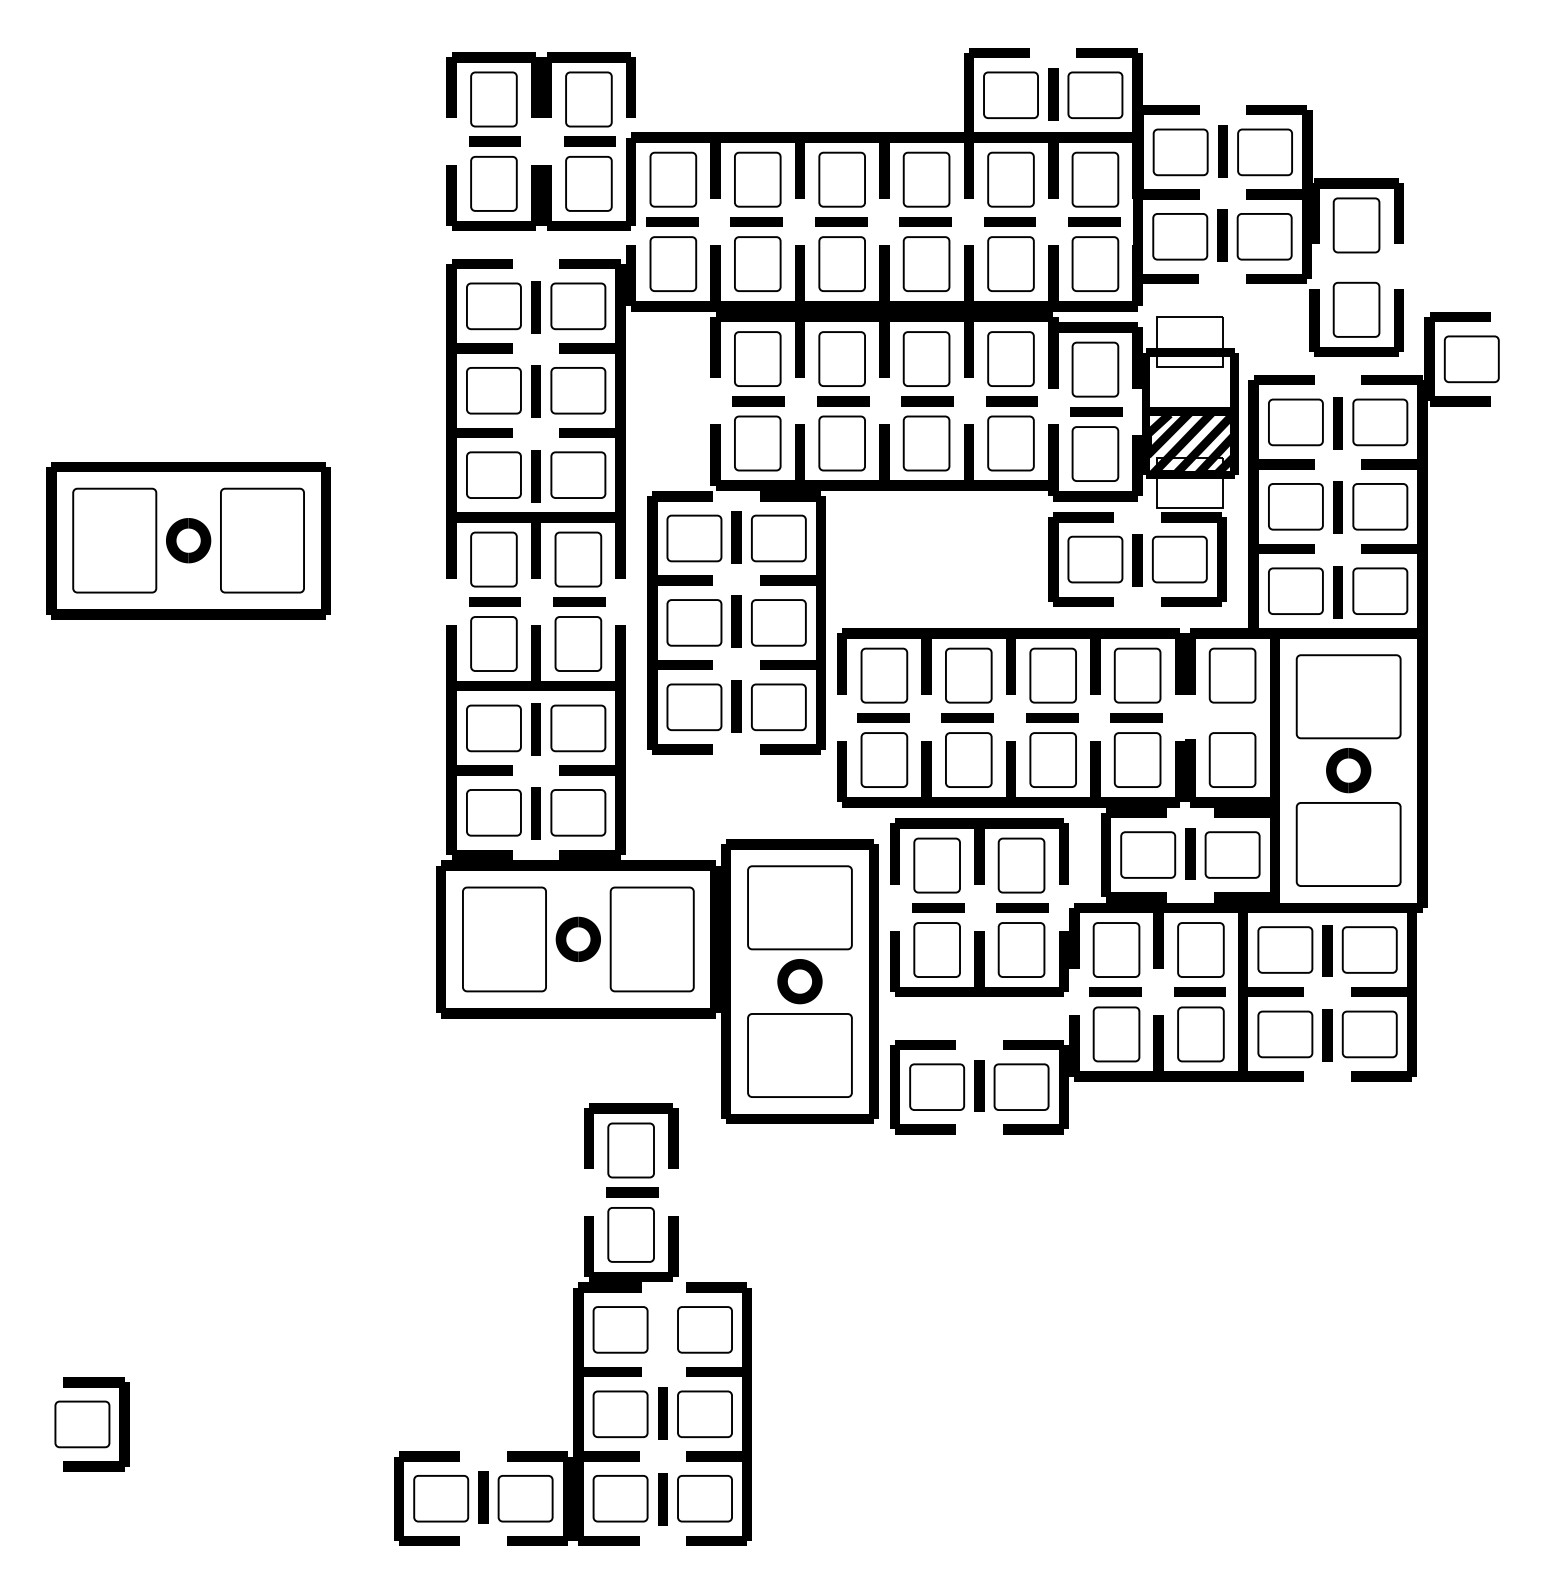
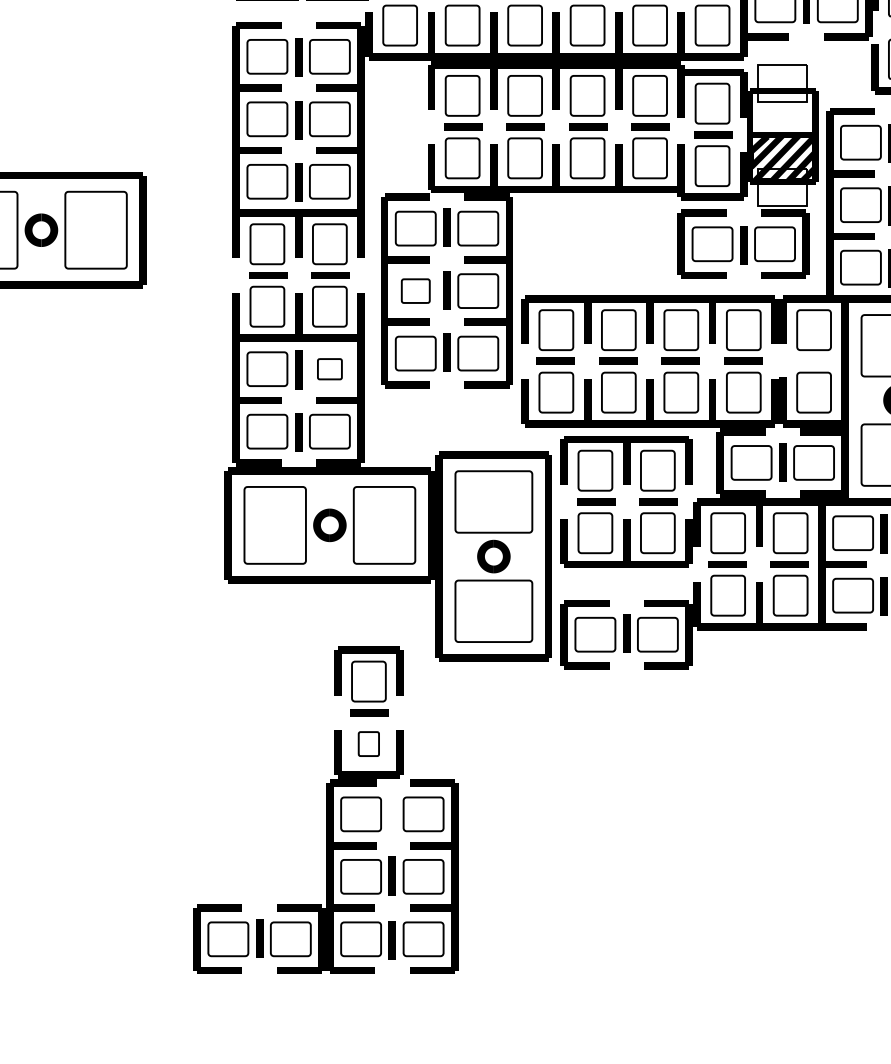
part: (694, 622) -> (415, 290), size x0.7
part: (578, 728) -> (329, 369), size x0.6
part: (630, 1234) -> (368, 743), size x0.6

